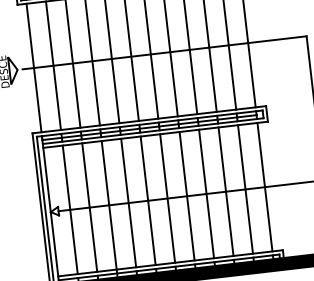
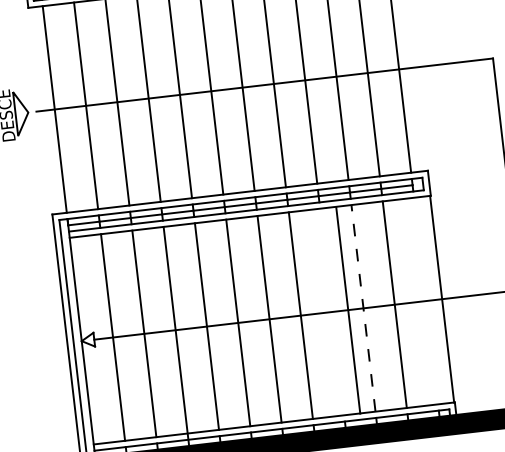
line: (264, 186) -> (441, 298), moved
line: (226, 191) -> (364, 307), solid -> dashed
line: (206, 193) -> (348, 309), moved

